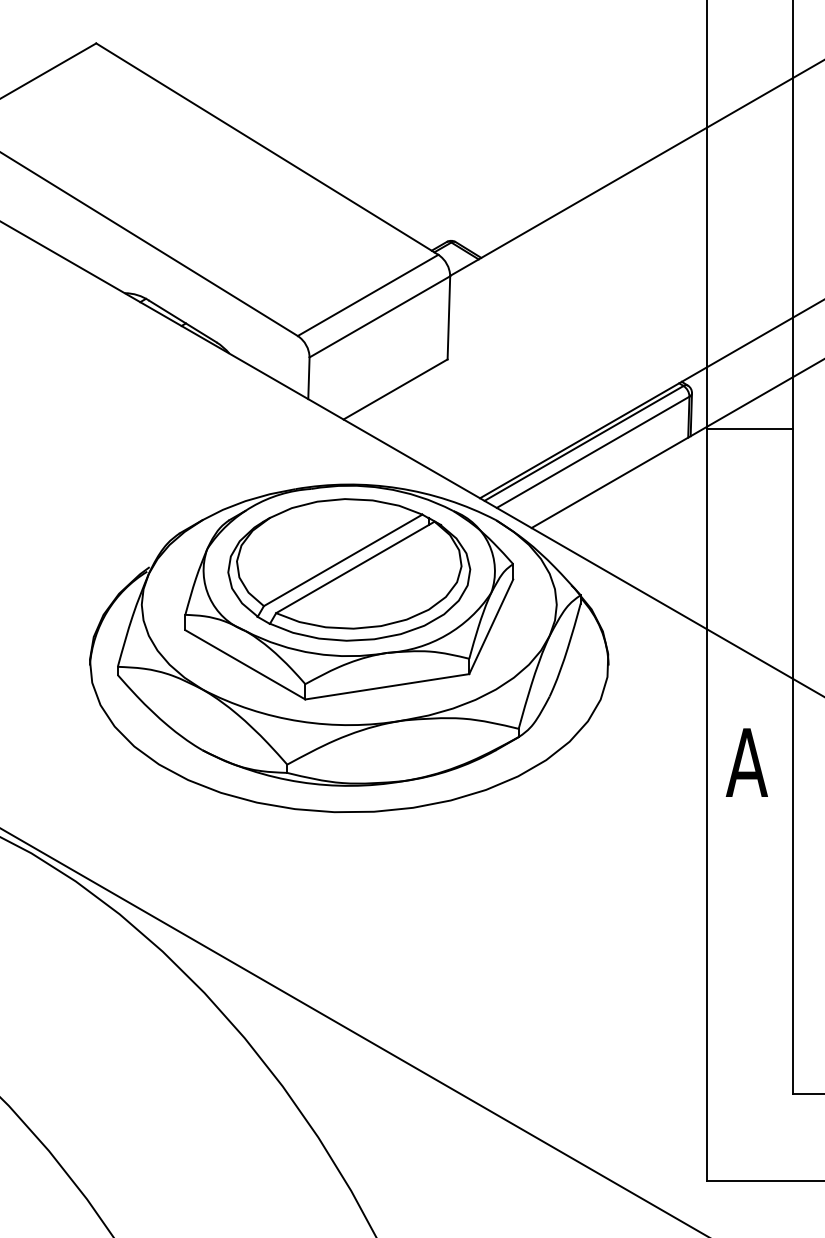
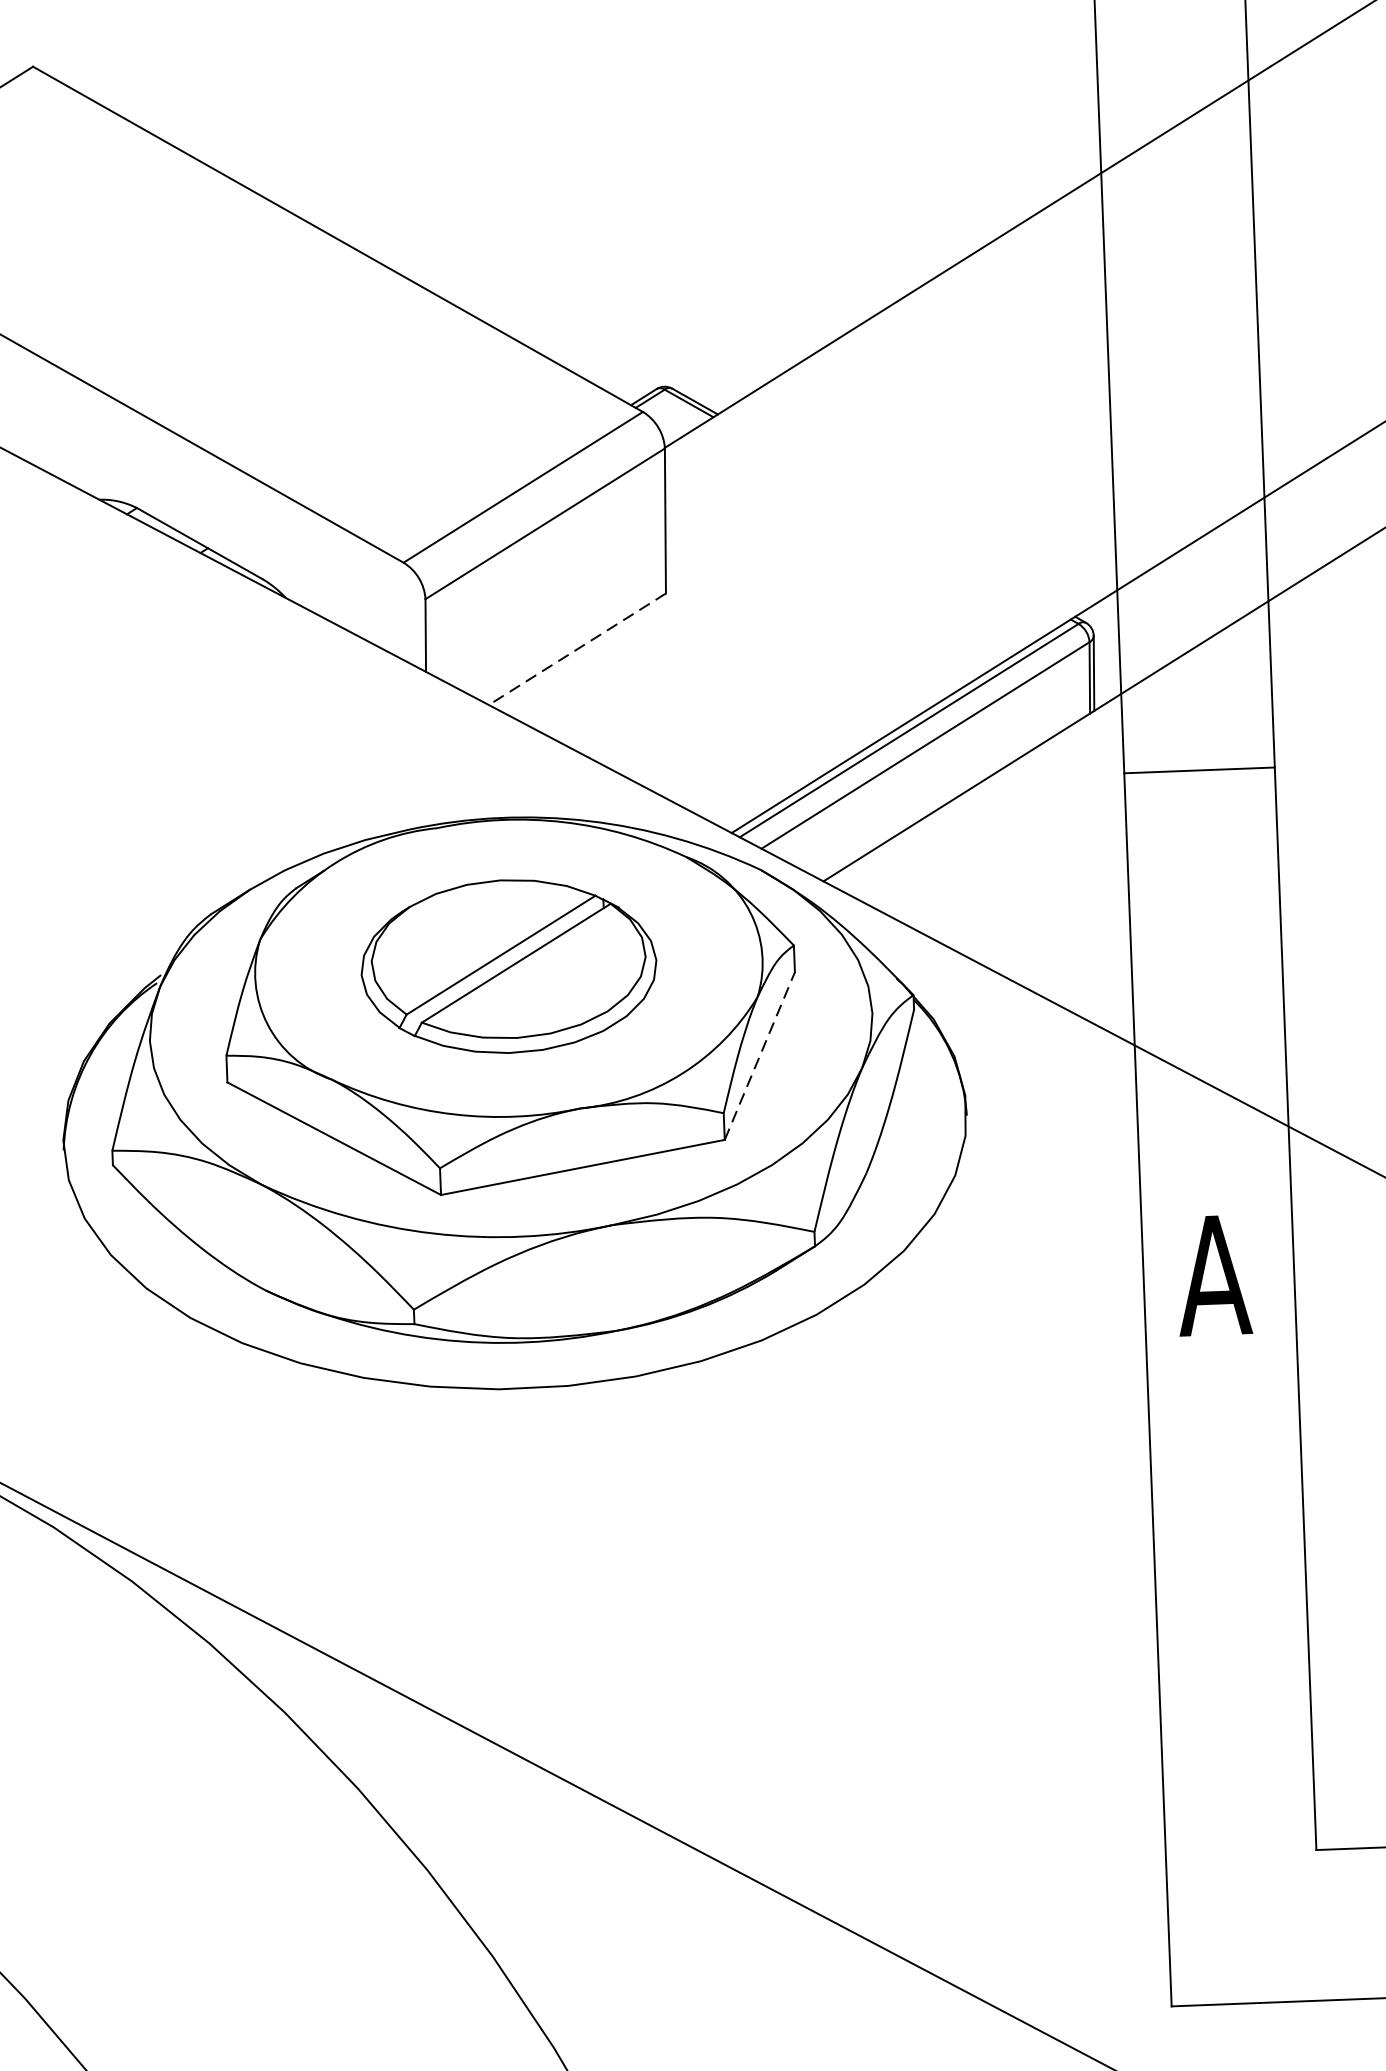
line: (395, 389) -> (577, 649), solid -> dashed
line: (749, 428) -> (1199, 770), moved
part: (349, 569) -> (509, 965), size x0.7
line: (491, 626) -> (760, 1055), solid -> dashed

